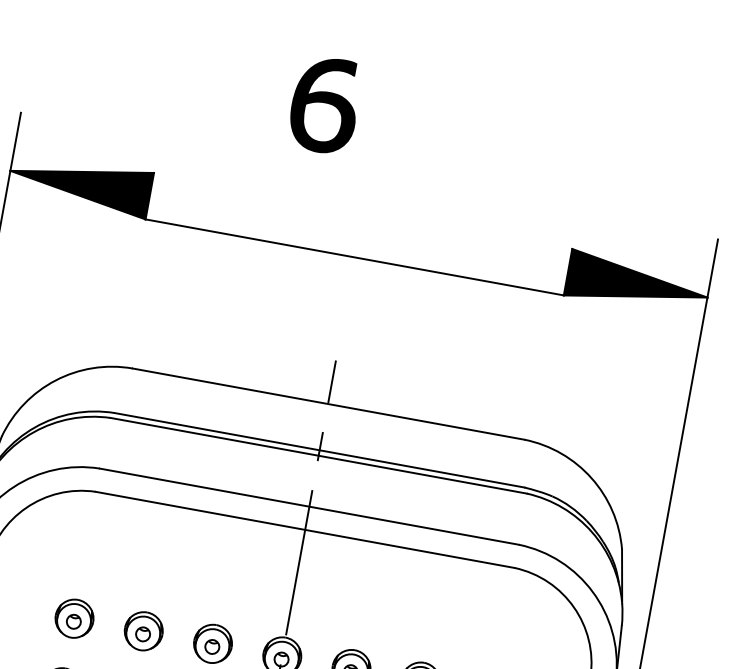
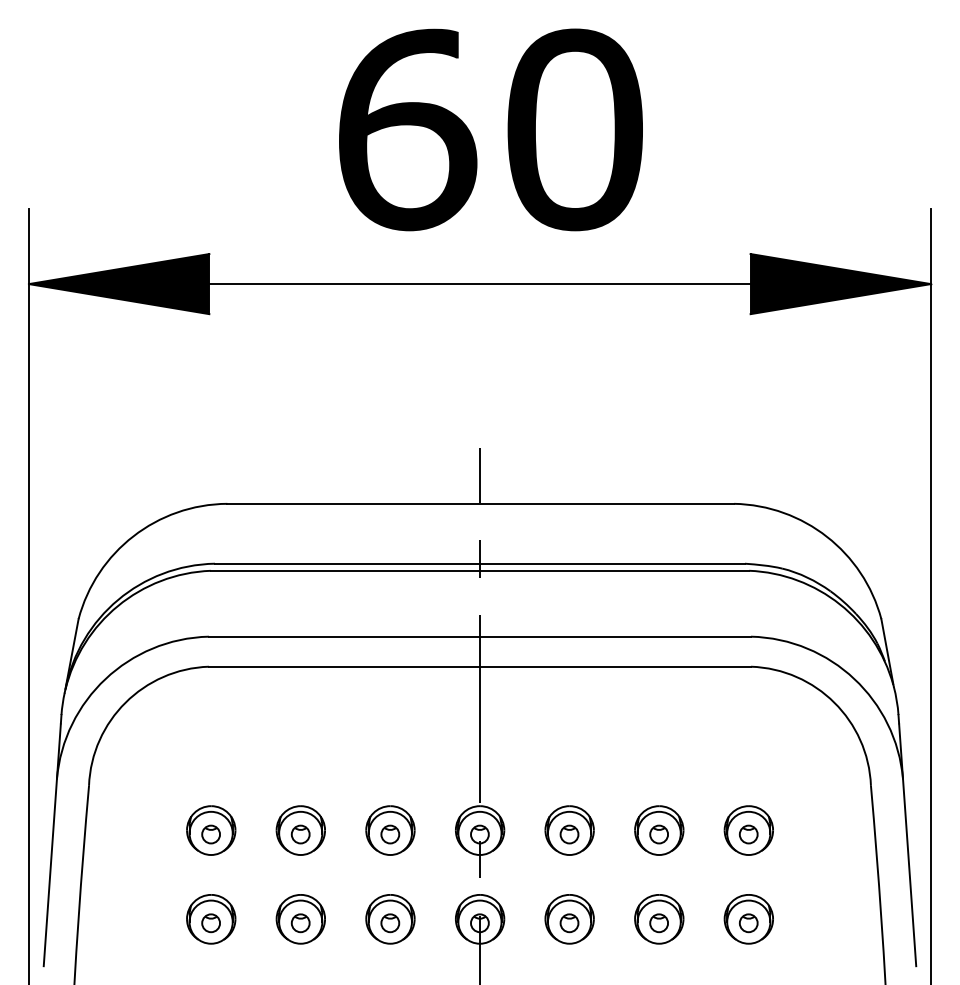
part: (325, 104) -> (408, 129), size x1.67
part: (453, 128) -> (574, 129), added
line: (354, 257) -> (479, 284), moved

